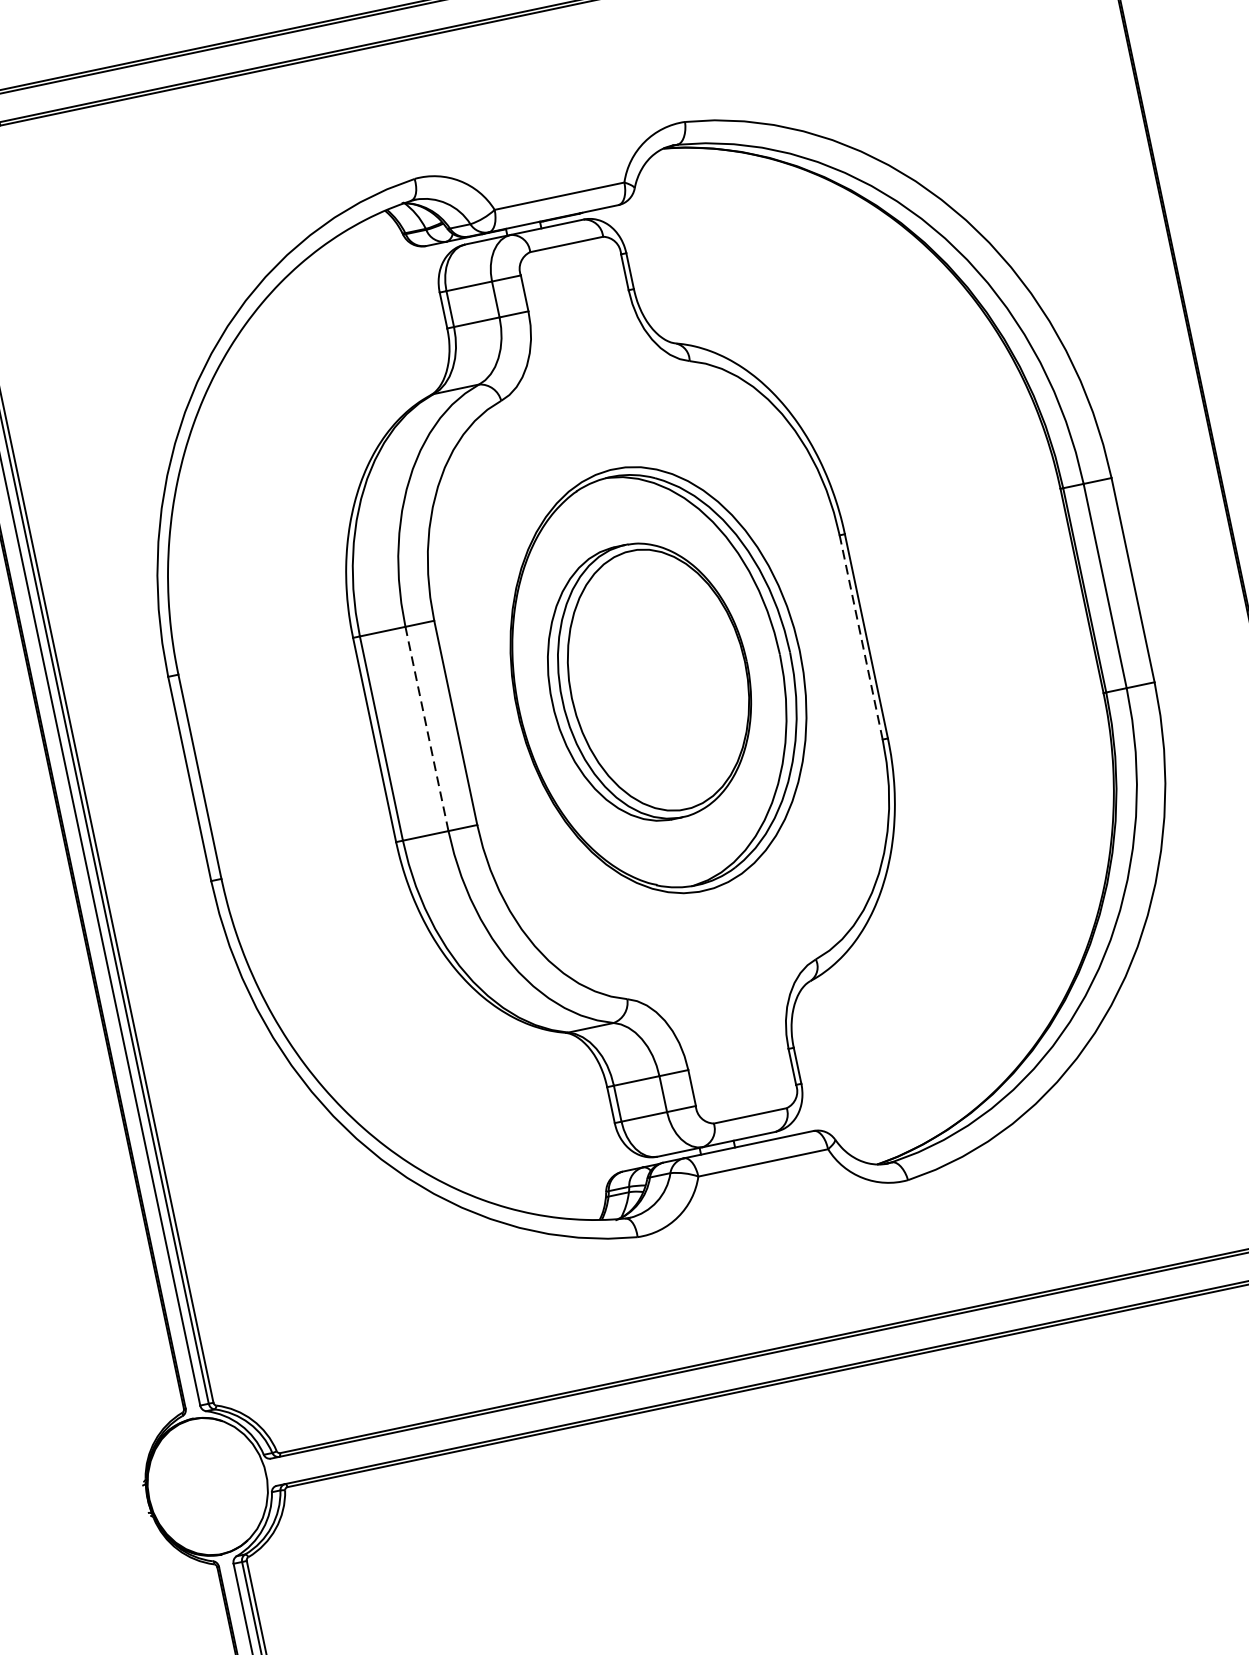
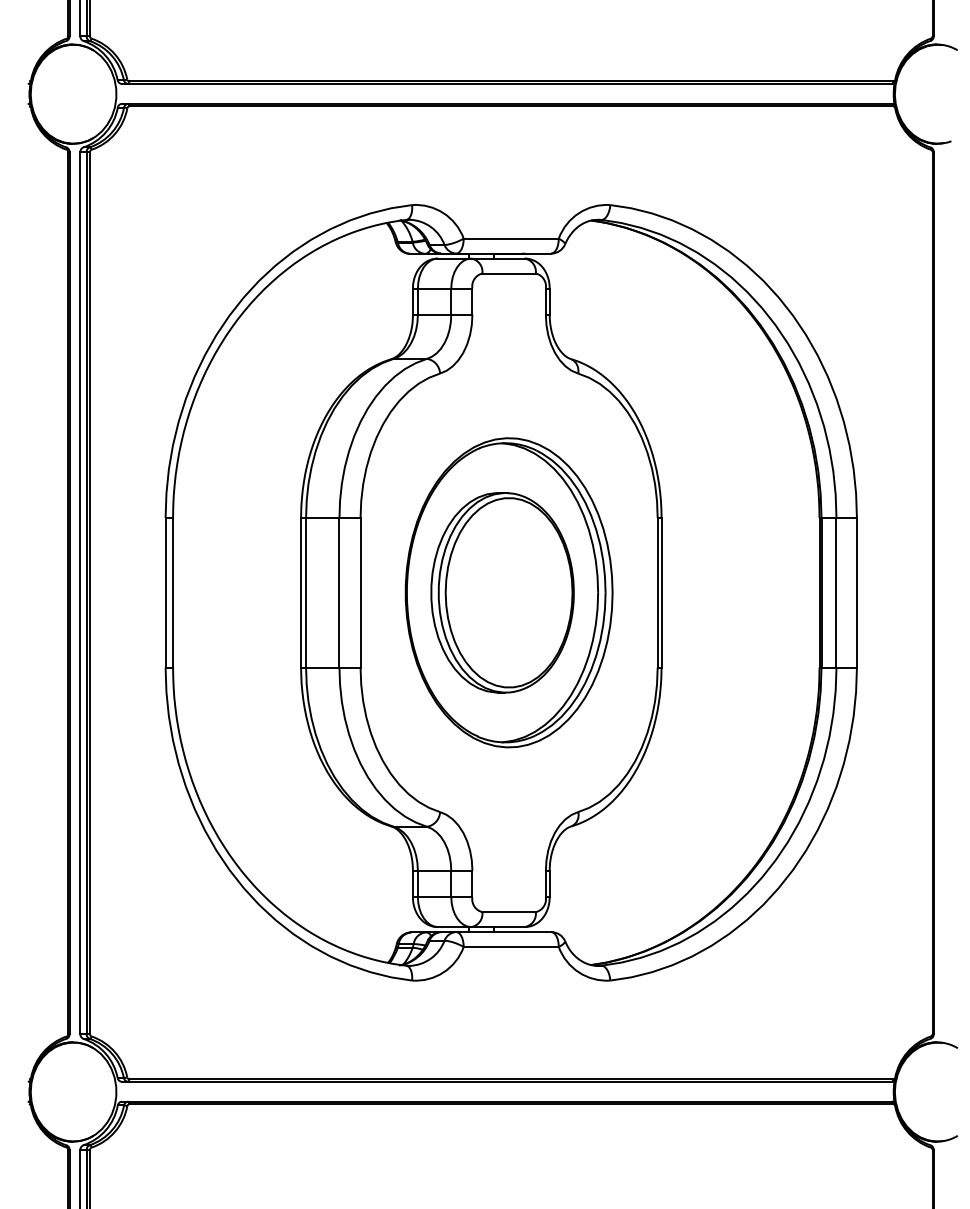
line: (860, 637) -> (657, 592), dashed -> solid
line: (426, 728) -> (339, 592), dashed -> solid

